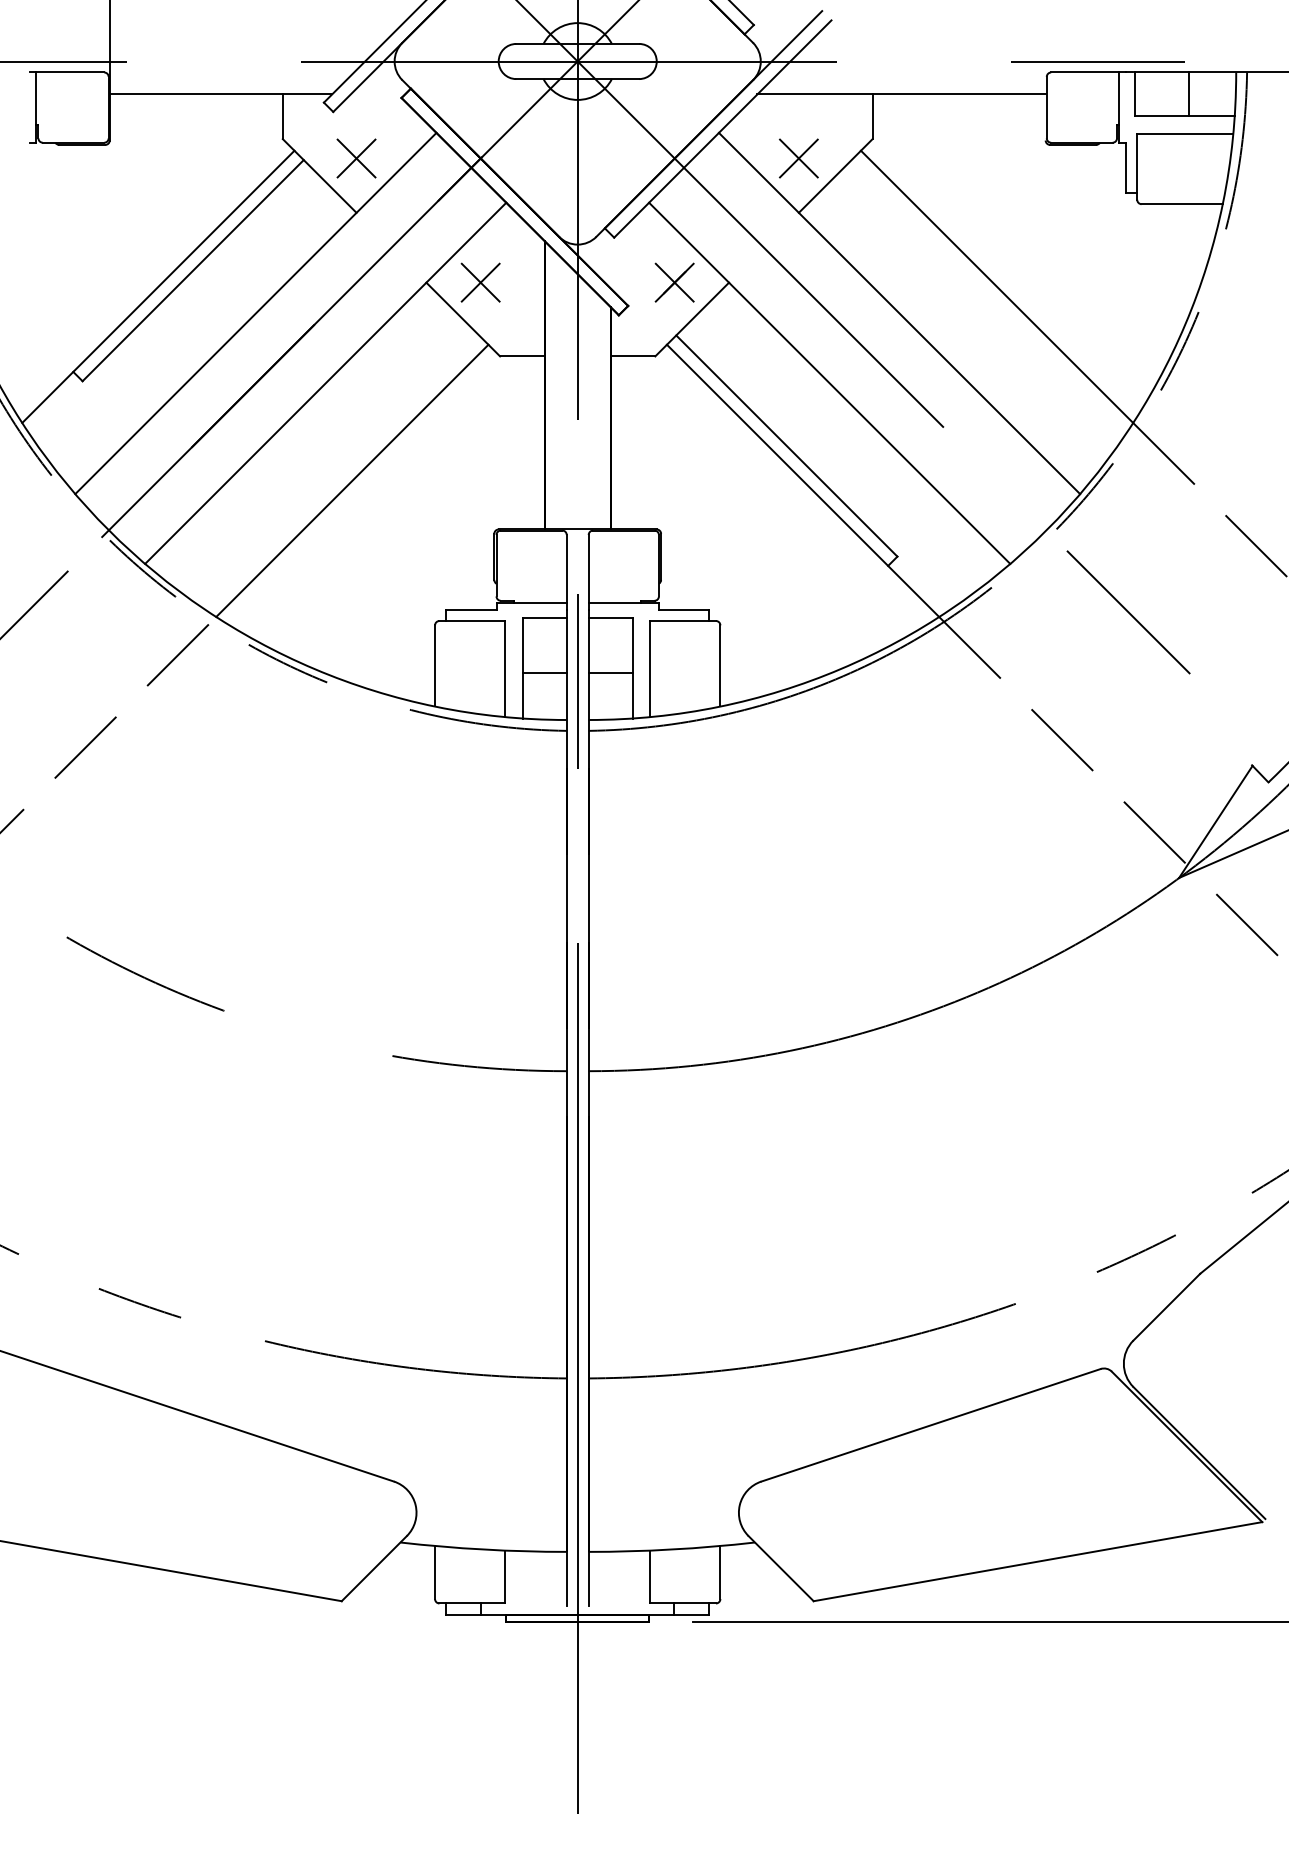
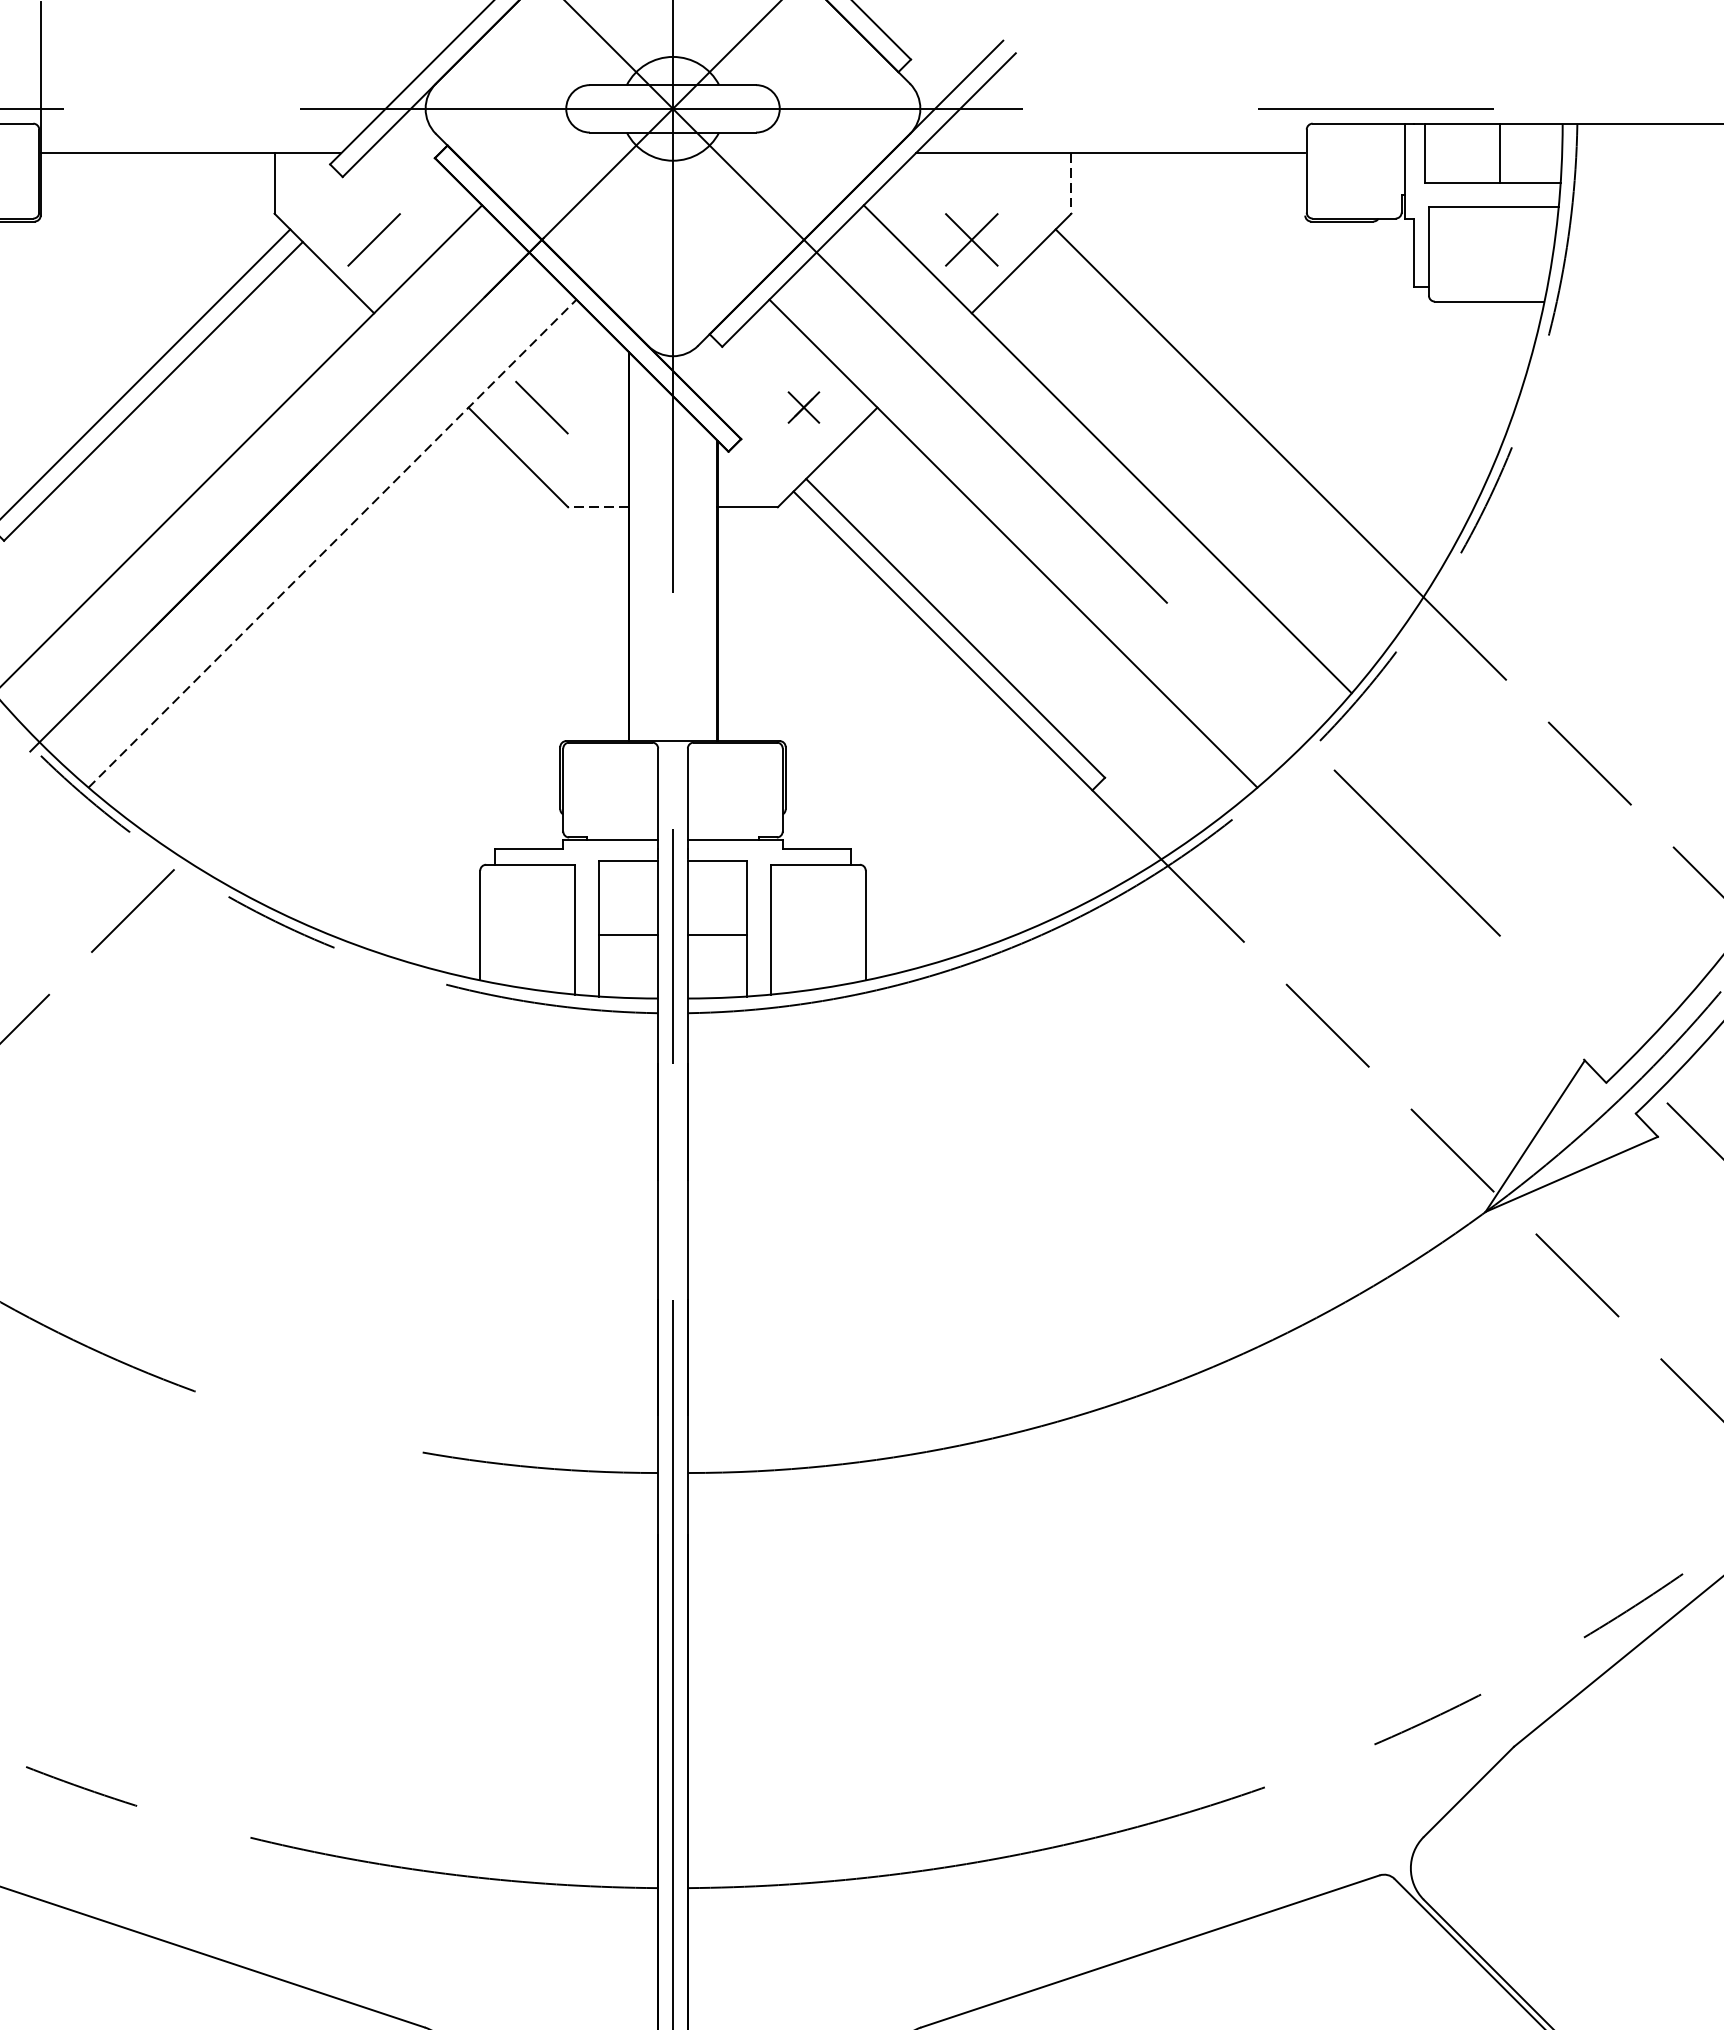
line: (872, 117) -> (1071, 184), solid -> dashed
line: (356, 158) -> (374, 239), removed
line: (480, 282) -> (541, 407), removed
part: (674, 282) -> (803, 407), size x0.6
line: (521, 356) -> (597, 507), solid -> dashed
line: (326, 383) -> (333, 543), solid -> dashed
line: (352, 480) -> (368, 674), removed

